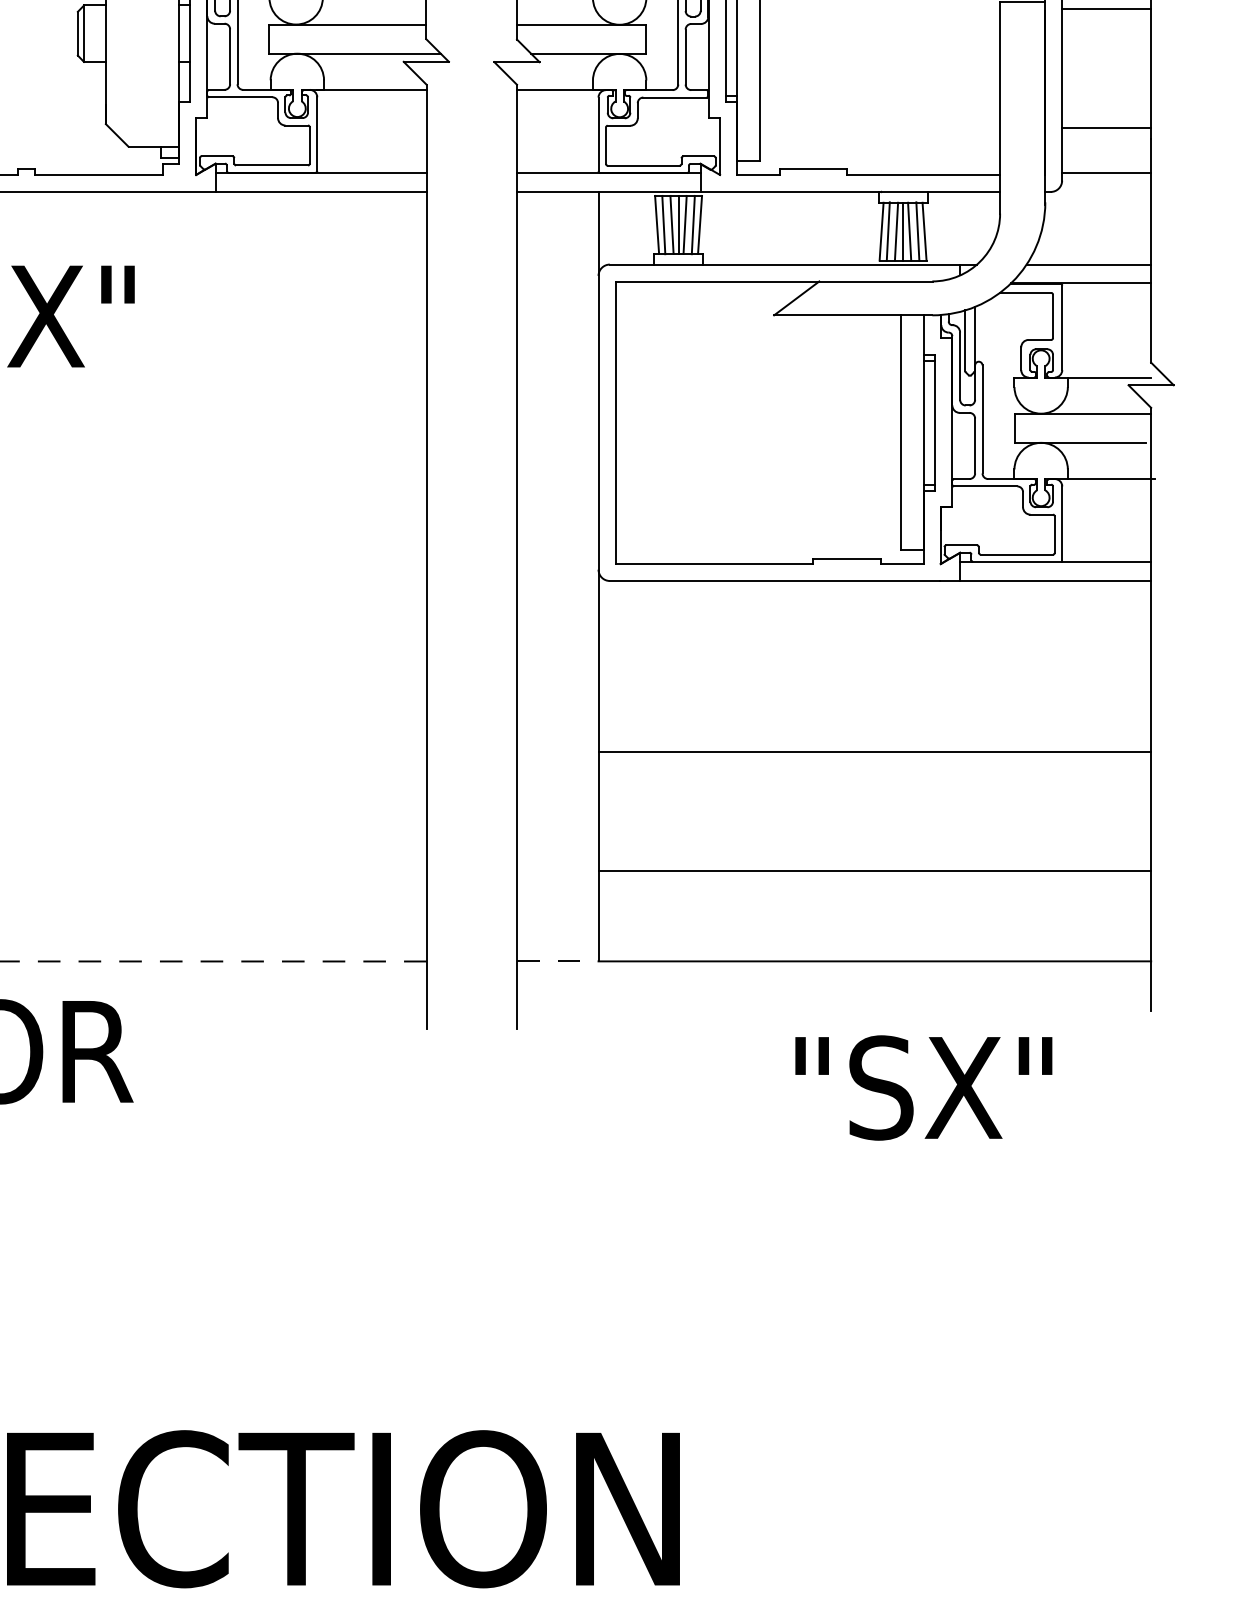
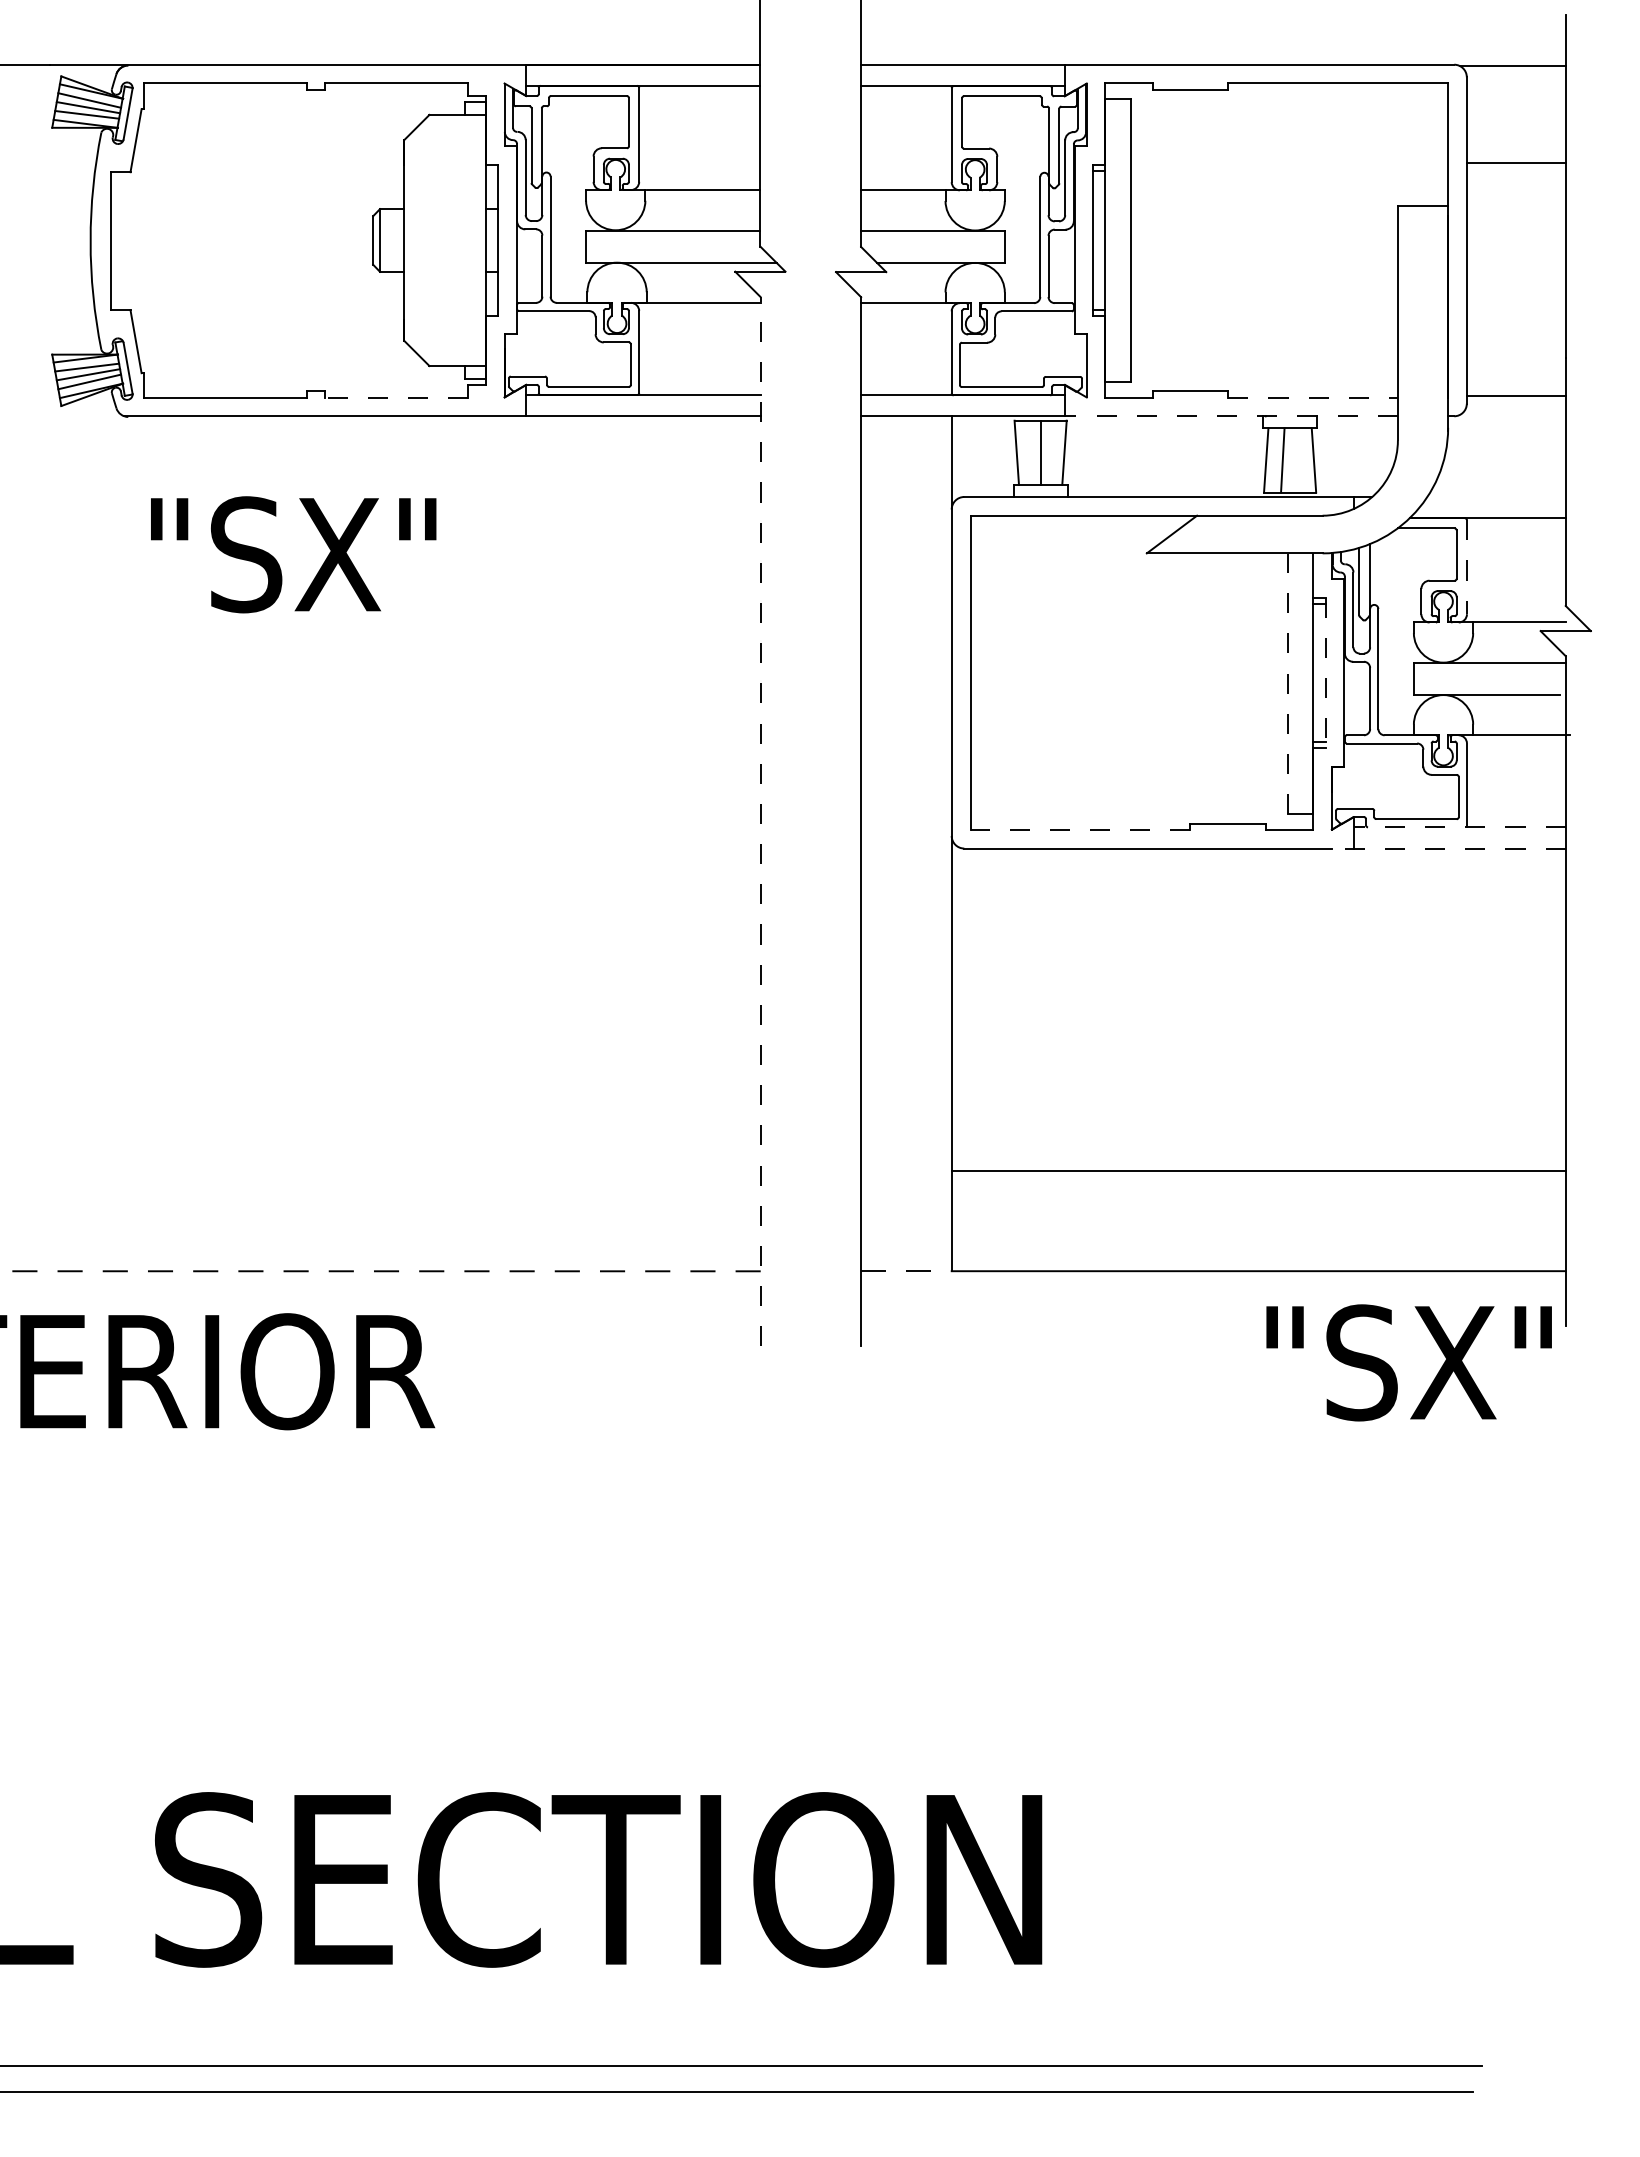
line: (1105, 9) -> (1515, 213), removed
line: (1105, 128) -> (1515, 345), removed
line: (98, 175) -> (396, 397), solid -> dashed
line: (924, 175) -> (1313, 397), solid -> dashed
line: (850, 192) -> (1231, 416), solid -> dashed
line: (663, 224) -> (1023, 452), removed
line: (672, 224) -> (1033, 452), removed
line: (684, 224) -> (1047, 452), removed
line: (692, 224) -> (1056, 452), removed
line: (888, 230) -> (1273, 459), removed
line: (917, 230) -> (1306, 459), removed
line: (903, 231) -> (1290, 460), removed
line: (909, 231) -> (1297, 460), removed
line: (1088, 265) -> (1496, 497), removed
line: (1061, 328) -> (1466, 567), solid -> dashed
line: (934, 423) -> (1325, 673), solid -> dashed
line: (901, 432) -> (1288, 683), solid -> dashed
line: (426, 556) -> (760, 821), solid -> dashed
line: (1055, 562) -> (1459, 827), solid -> dashed
line: (714, 564) -> (1080, 830), solid -> dashed
line: (1045, 580) -> (1448, 848), solid -> dashed
line: (874, 751) -> (1258, 1038), removed
text: (923, 1087) -> (1408, 1362), moved

